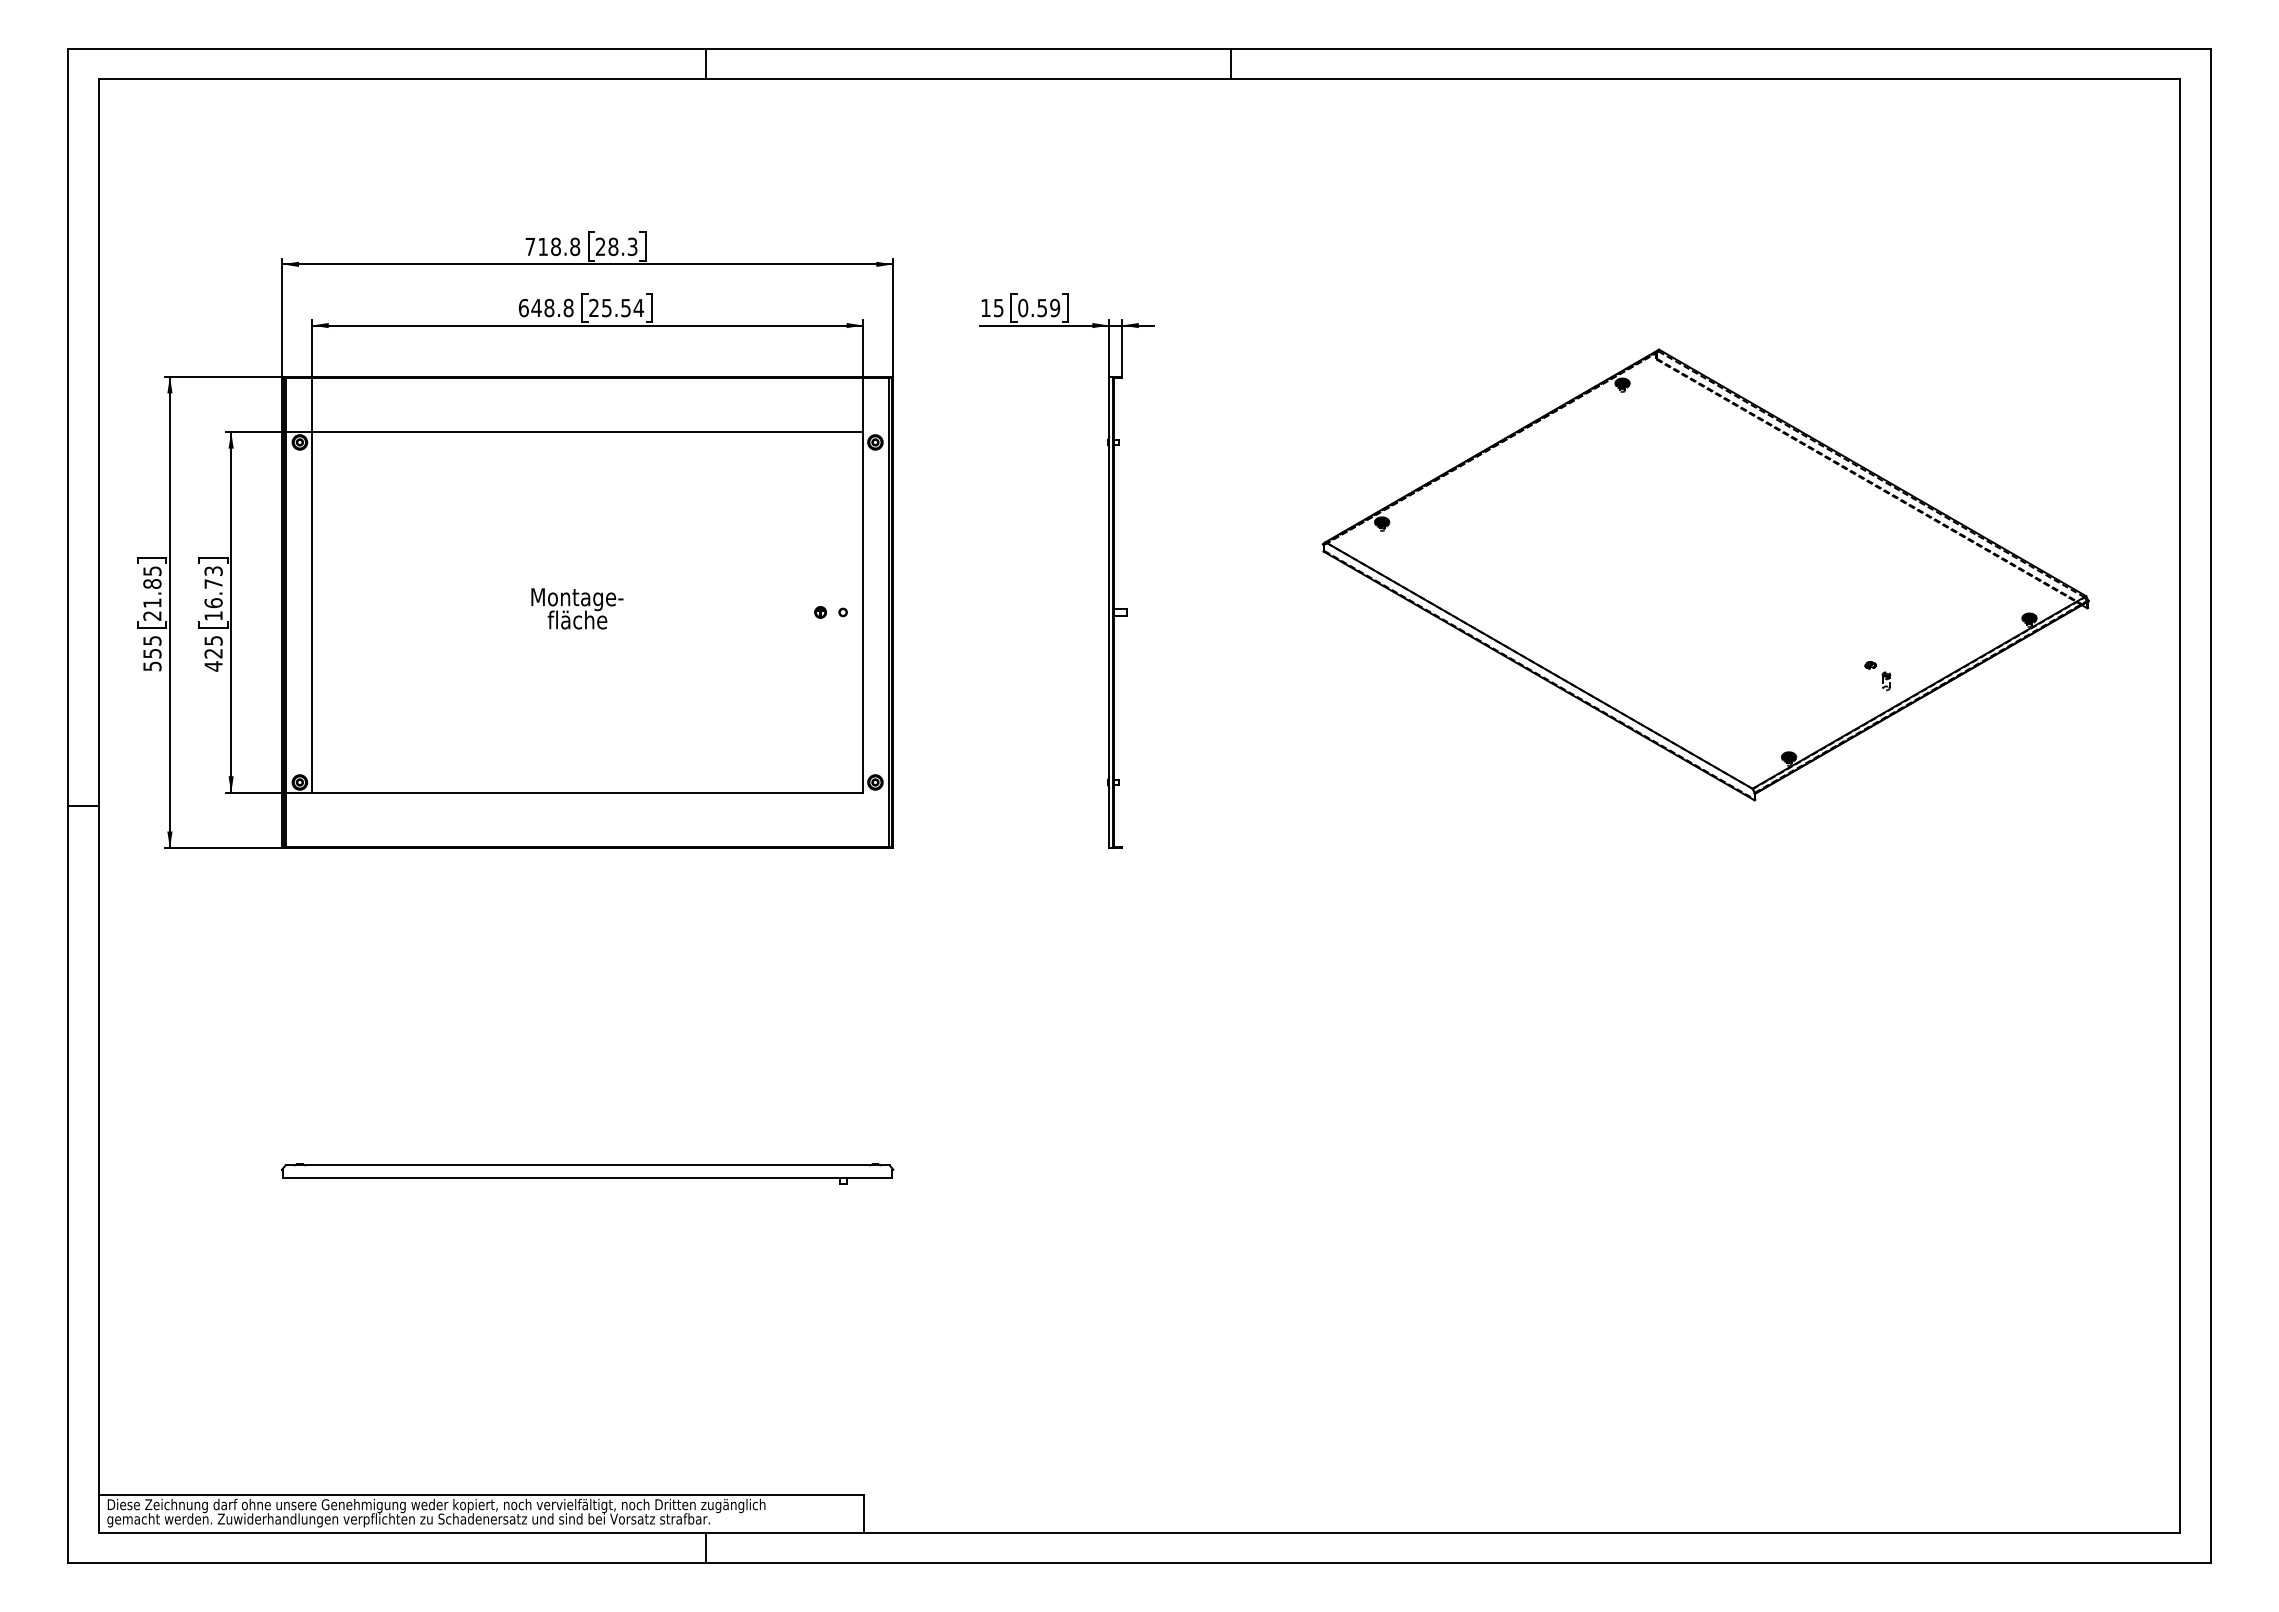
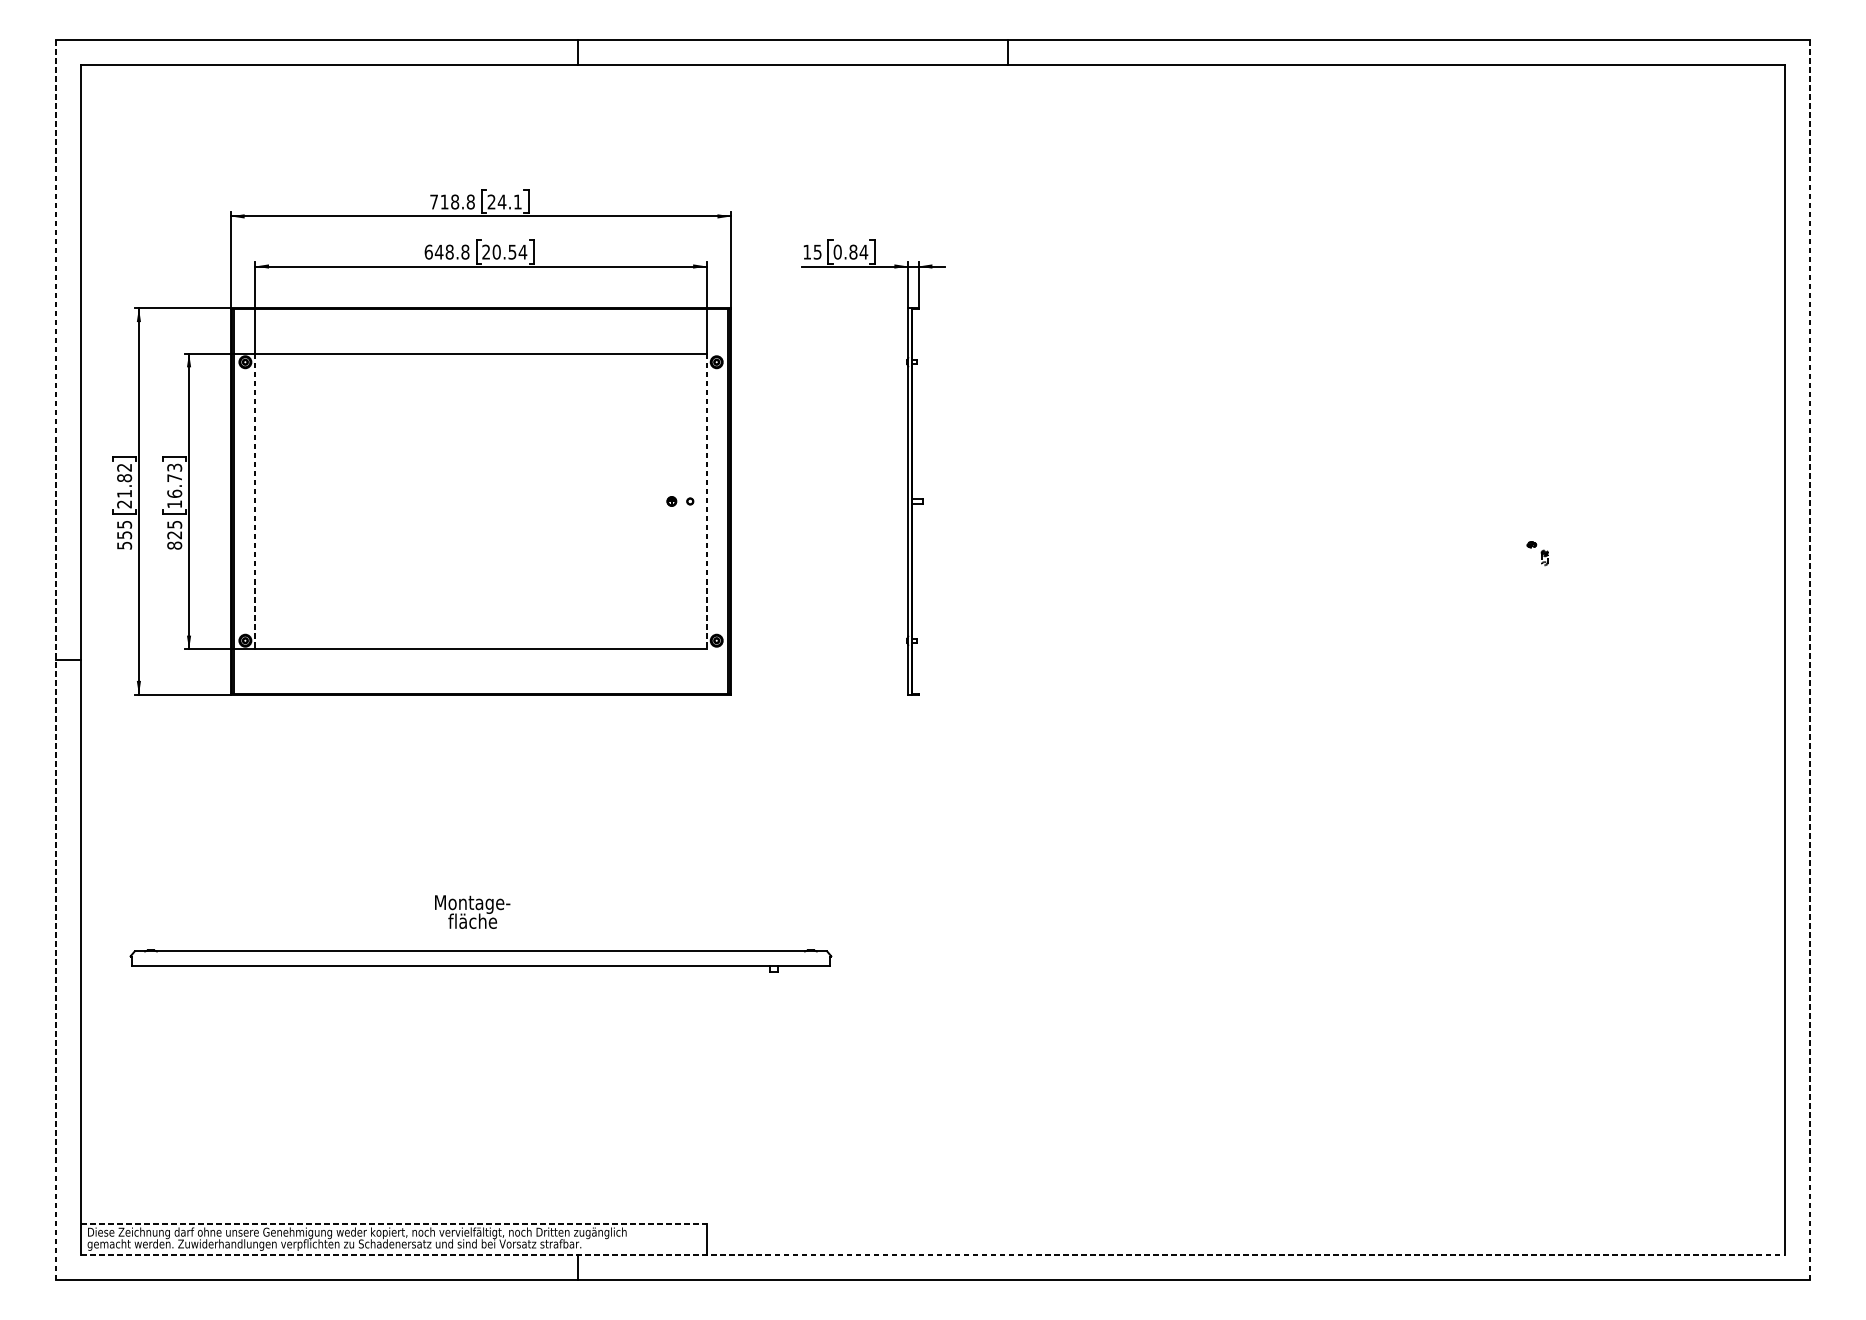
text: (622, 246) -> (509, 201), 28.3 -> 24.1
text: (606, 307) -> (496, 251), 25.54 -> 20.54
text: (1048, 307) -> (858, 251), 0.59 -> 0.84
text: (152, 570) -> (124, 467), 21.85 -> 21.82
part: (1705, 574) -> (1396, 470), removed
text: (577, 608) -> (472, 911), moved
line: (311, 612) -> (254, 501), solid -> dashed
line: (863, 612) -> (706, 501), solid -> dashed
text: (213, 666) -> (174, 545), 425 -> 825
line: (68, 805) -> (55, 659), solid -> dashed
line: (2210, 805) -> (1810, 659), solid -> dashed
part: (587, 1173) -> (480, 960), size x1.4
line: (481, 1494) -> (394, 1223), solid -> dashed
line: (1139, 1532) -> (933, 1255), solid -> dashed

